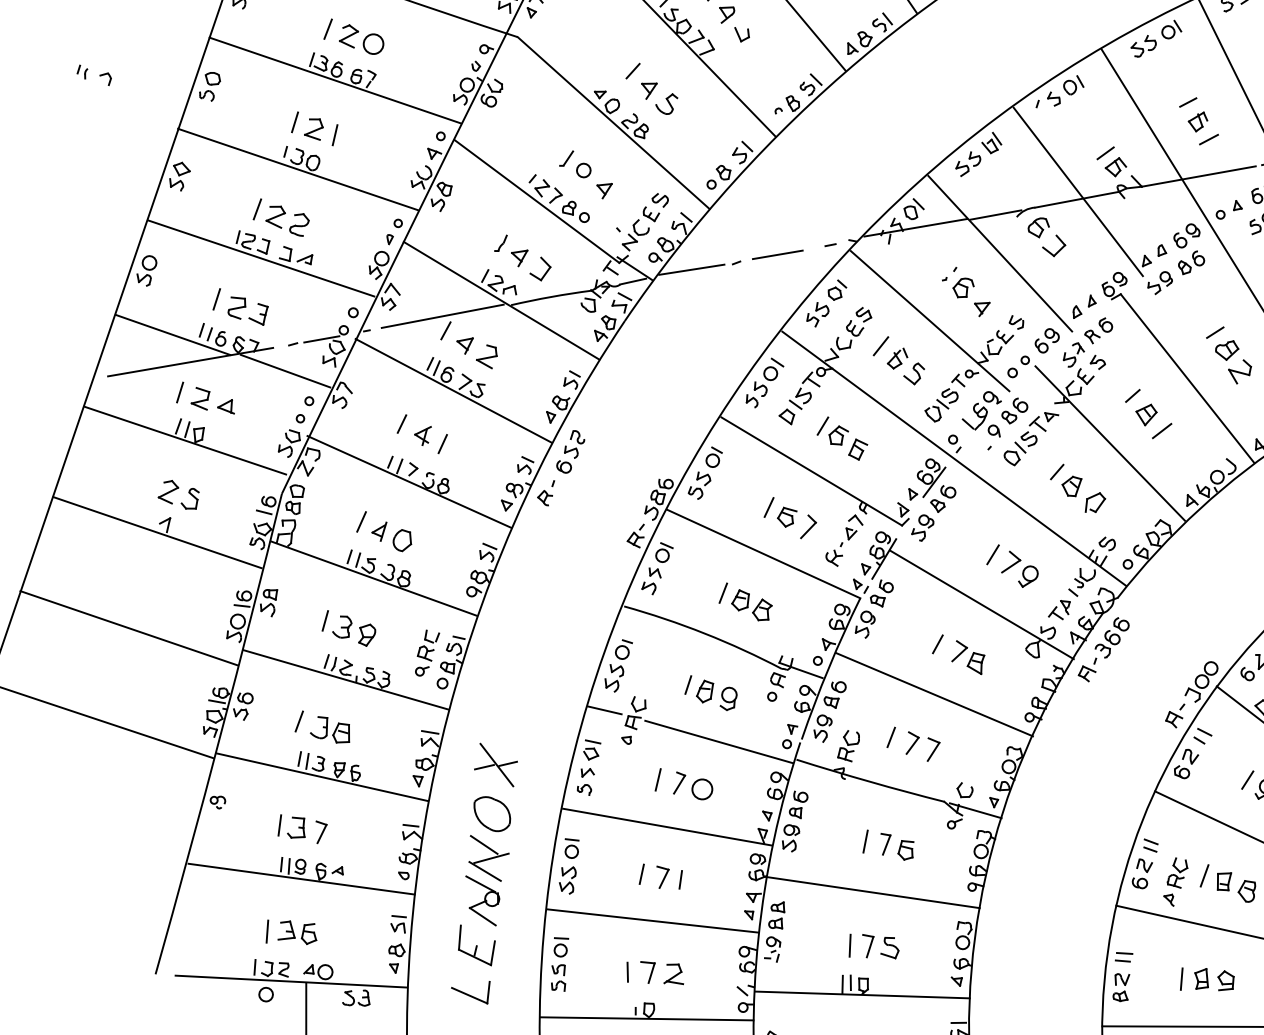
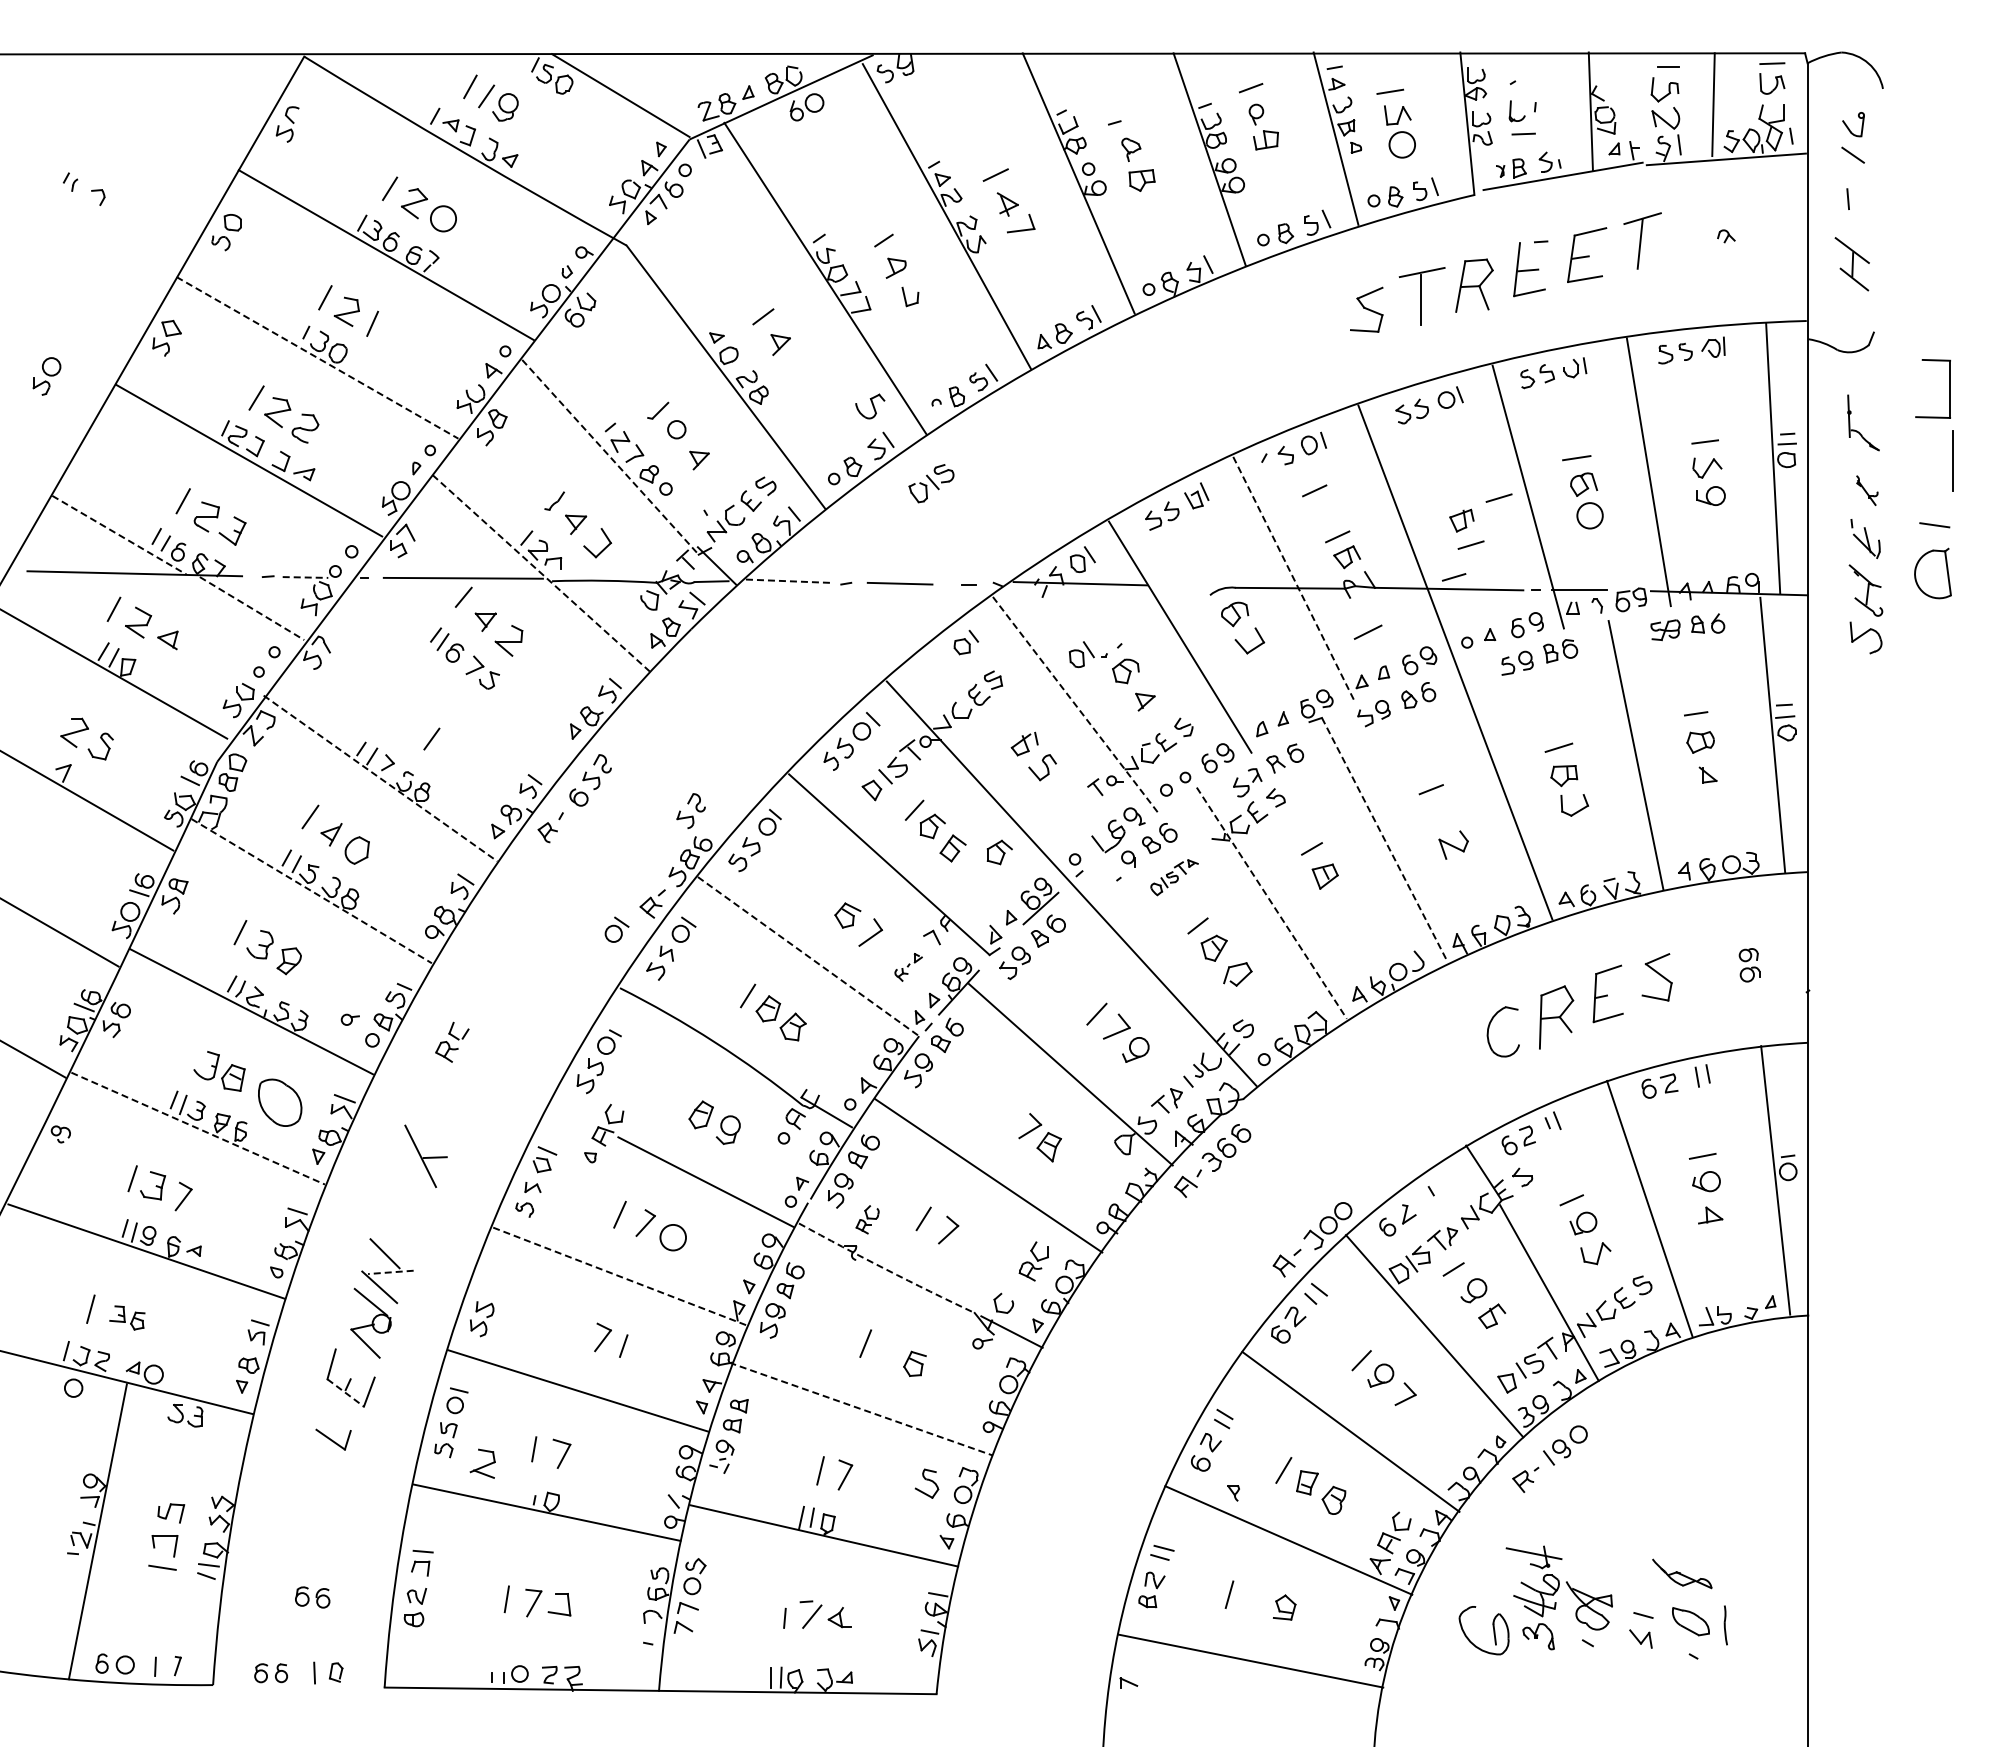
line: (1222, 99) -> (1498, 497), added
line: (1188, 102) -> (1454, 577), moved
part: (667, 104) -> (870, 406), moved
line: (1080, 121) -> (1314, 490), added
line: (298, 169) -> (317, 358), solid -> dashed
line: (1078, 192) -> (1293, 579), solid -> dashed
line: (537, 201) -> (610, 457), solid -> dashed
line: (996, 215) -> (1184, 587), removed
line: (692, 269) -> (788, 581), solid -> dashed
part: (147, 271) -> (46, 376), moved
part: (927, 281) -> (1081, 654), added
line: (501, 300) -> (541, 573), solid -> dashed
part: (816, 314) -> (934, 668), removed
line: (930, 320) -> (1075, 704), solid -> dashed
line: (173, 335) -> (119, 535), solid -> dashed
line: (321, 339) -> (305, 577), solid -> dashed
line: (880, 345) -> (1007, 723), removed
part: (1227, 350) -> (1442, 815), removed
line: (285, 371) -> (252, 608), solid -> dashed
line: (1187, 378) -> (1384, 840), solid -> dashed
line: (453, 390) -> (458, 674), removed
part: (941, 405) -> (931, 483), moved
line: (401, 423) -> (385, 703), removed
line: (1161, 430) -> (1367, 631), moved
part: (423, 436) -> (409, 724), removed
part: (1031, 438) -> (1174, 877), size x0.6
line: (1110, 443) -> (1271, 903), solid -> dashed
part: (894, 445) -> (999, 852), added
part: (651, 459) -> (690, 810), added
line: (409, 481) -> (380, 778), solid -> dashed
line: (768, 507) -> (826, 899), removed
part: (841, 547) -> (908, 967), size x0.6
line: (763, 553) -> (808, 956), solid -> dashed
part: (612, 562) -> (616, 929), added
line: (374, 578) -> (312, 891), solid -> dashed
line: (938, 644) -> (1005, 1113), removed
part: (428, 645) -> (452, 1041), moved
line: (688, 684) -> (681, 1102), removed
line: (604, 709) -> (569, 1113), removed
line: (298, 721) -> (182, 1052), removed
part: (848, 746) -> (867, 1219), size x0.7
part: (933, 748) -> (973, 1243), removed
line: (484, 766) -> (404, 1155), removed
line: (322, 777) -> (198, 1128), solid -> dashed
arc: (870, 781) -> (886, 1269), solid -> dashed
part: (492, 813) -> (280, 1102), moved
line: (667, 827) -> (620, 1276), solid -> dashed
part: (886, 842) -> (891, 1350), removed
part: (571, 847) -> (494, 1278), removed
line: (491, 858) -> (390, 1272), solid -> dashed
part: (1176, 873) -> (1033, 1261), moved
line: (642, 874) -> (576, 1329), removed
line: (872, 892) -> (861, 1409), solid -> dashed
part: (296, 932) -> (127, 1317), size x0.7
part: (888, 948) -> (926, 1483), moved
line: (474, 957) -> (345, 1392), solid -> dashed
part: (672, 974) -> (482, 1463), moved
part: (1201, 979) -> (1254, 1599), removed
part: (472, 994) -> (333, 1439), size x0.7

